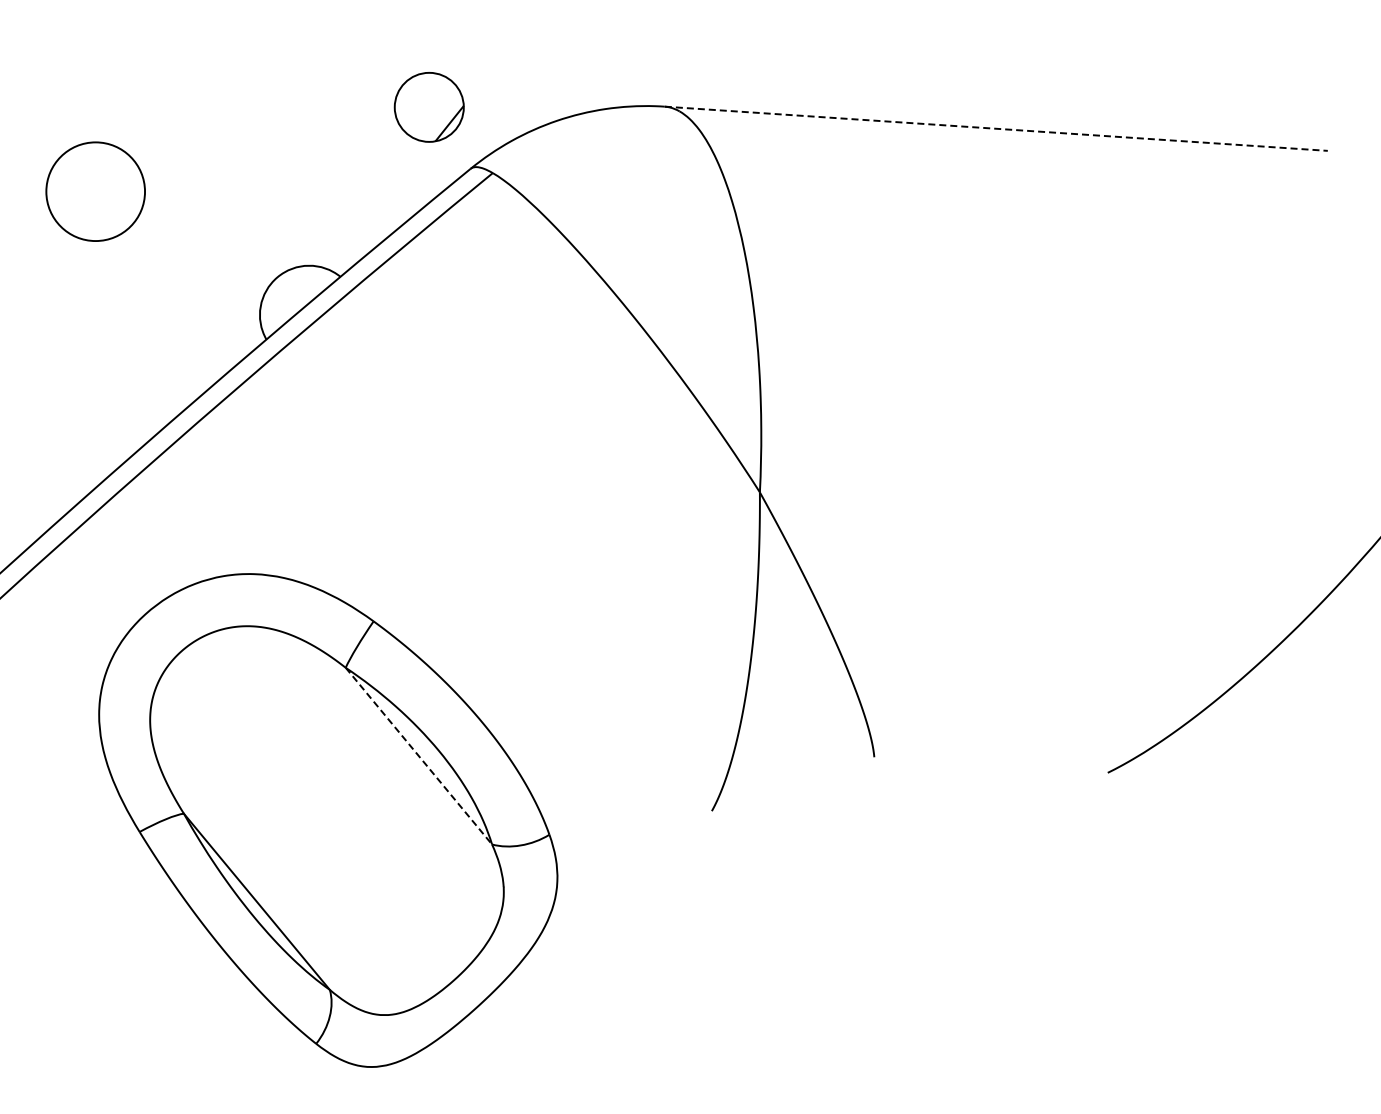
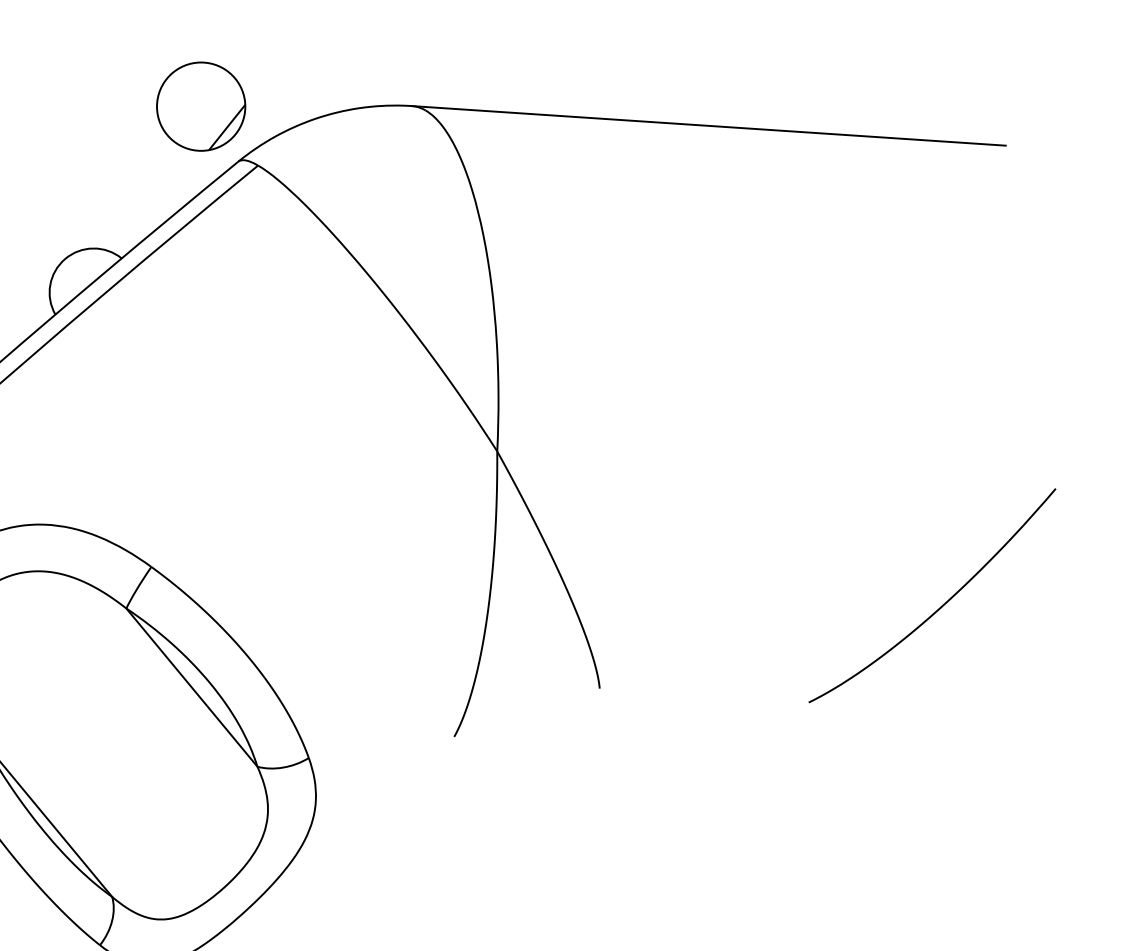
part: (429, 107) -> (201, 106), size x1.43
line: (996, 128) -> (709, 125), dashed -> solid
line: (418, 756) -> (191, 687), dashed -> solid

